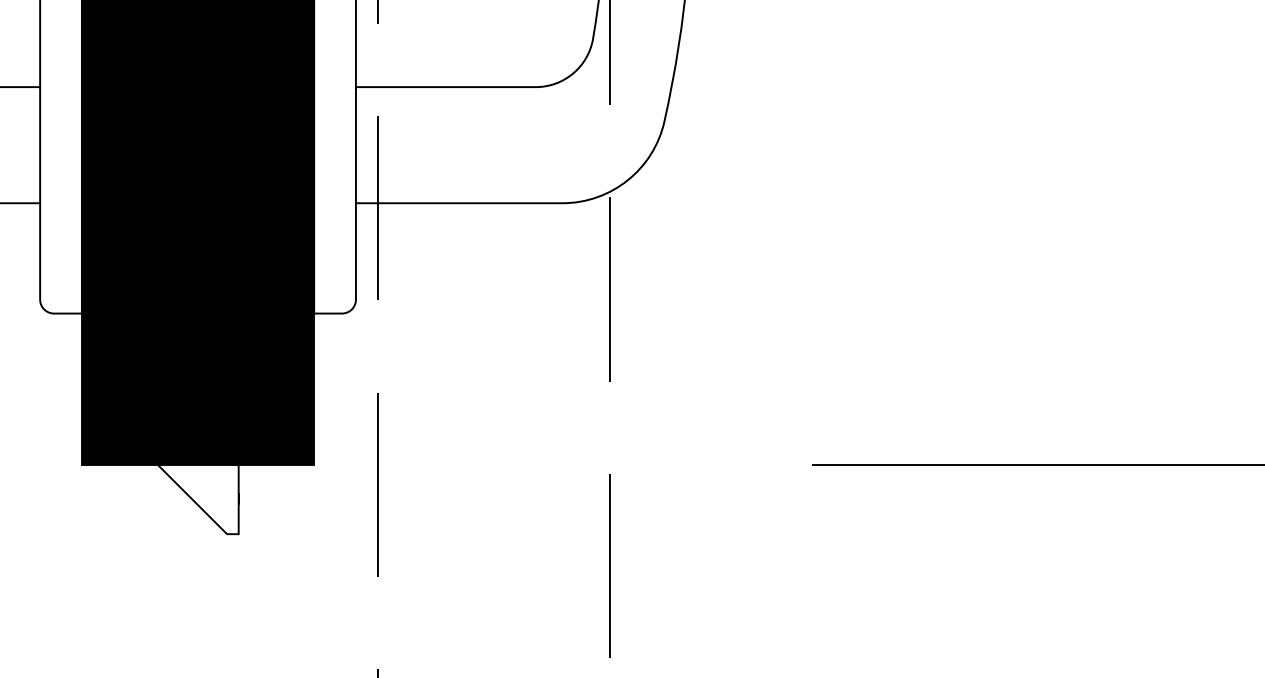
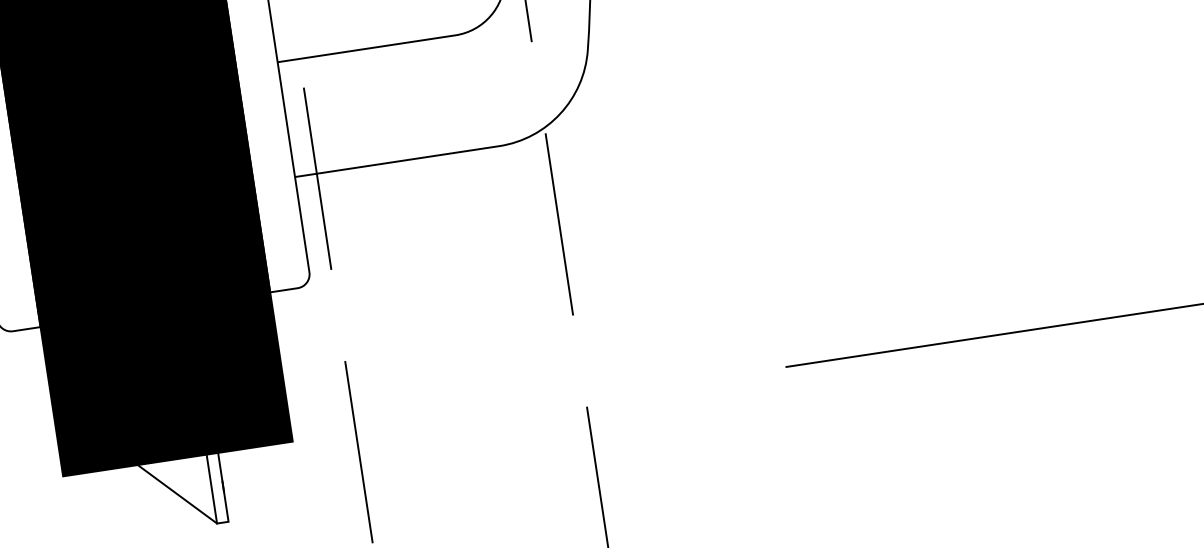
line: (227, 499) -> (212, 489), added

